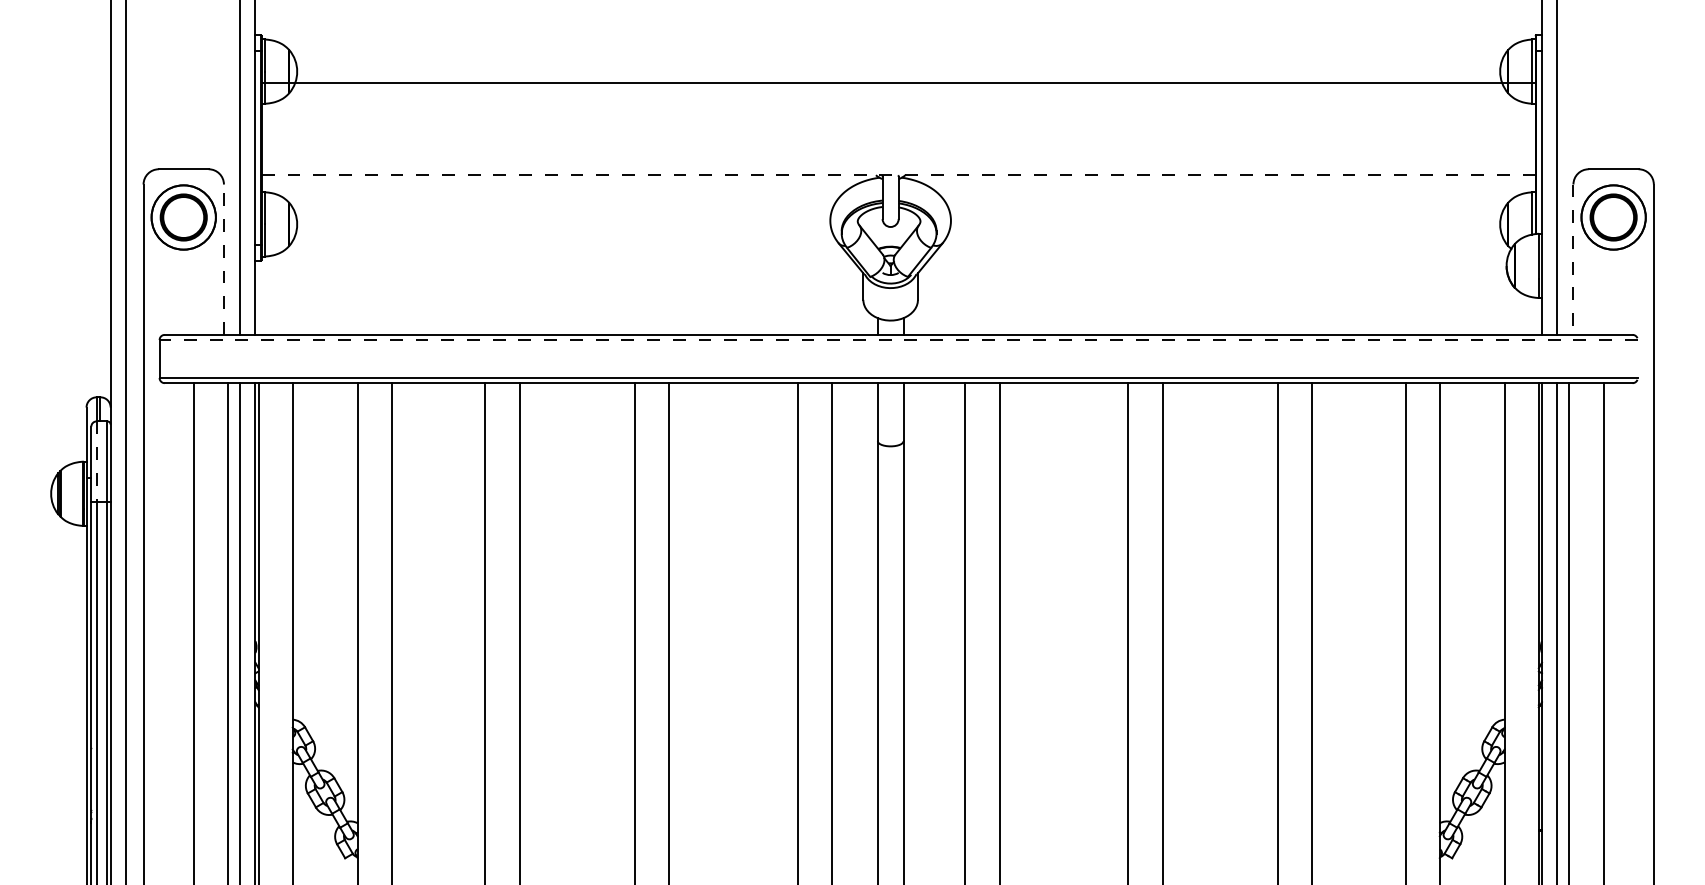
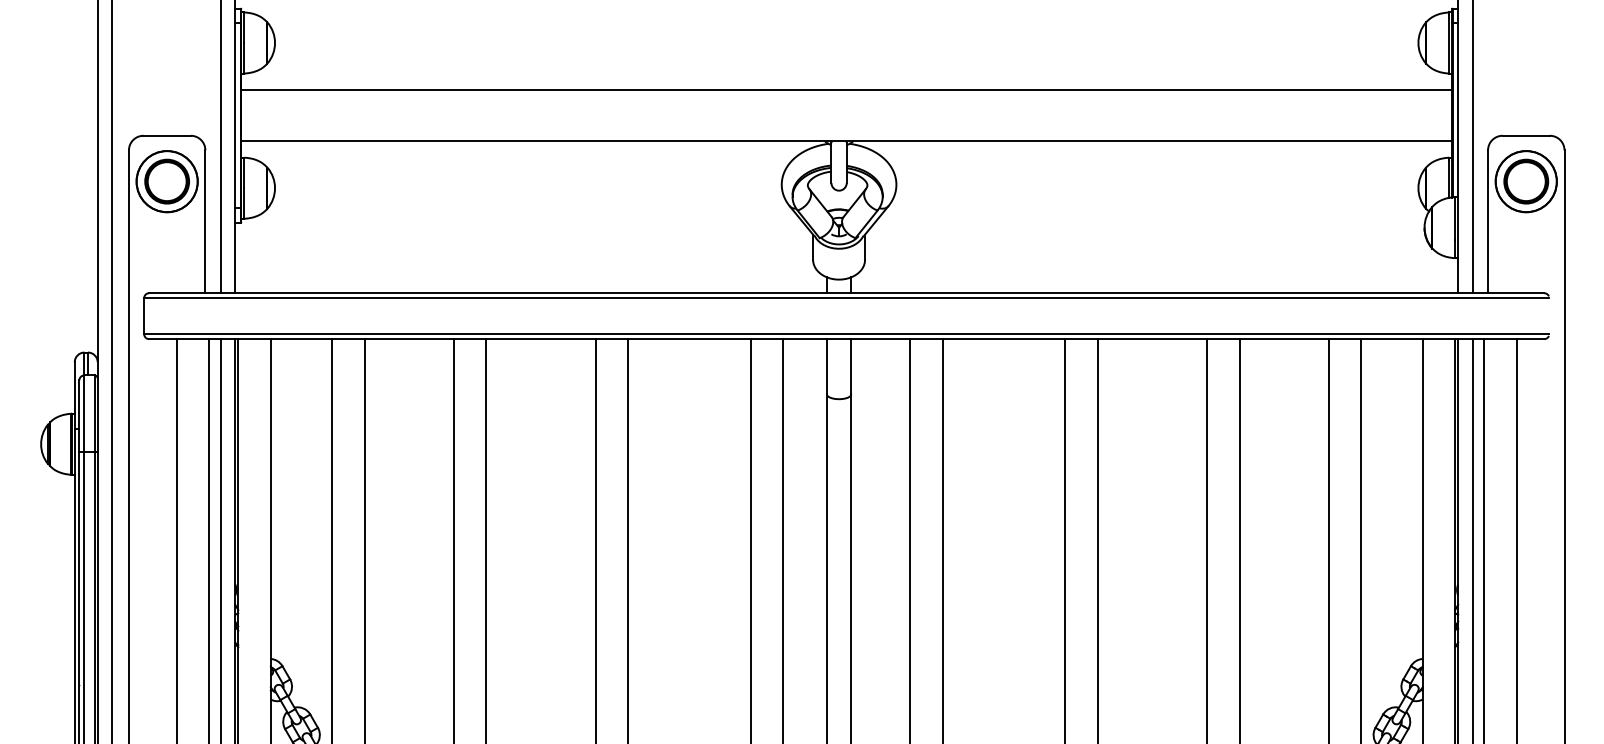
line: (898, 82) -> (846, 89), moved
line: (898, 175) -> (846, 141), dashed -> solid
line: (223, 259) -> (204, 221), dashed -> solid
line: (1573, 260) -> (1488, 222), dashed -> solid
line: (898, 340) -> (846, 298), dashed -> solid
line: (96, 462) -> (84, 414), dashed -> solid

